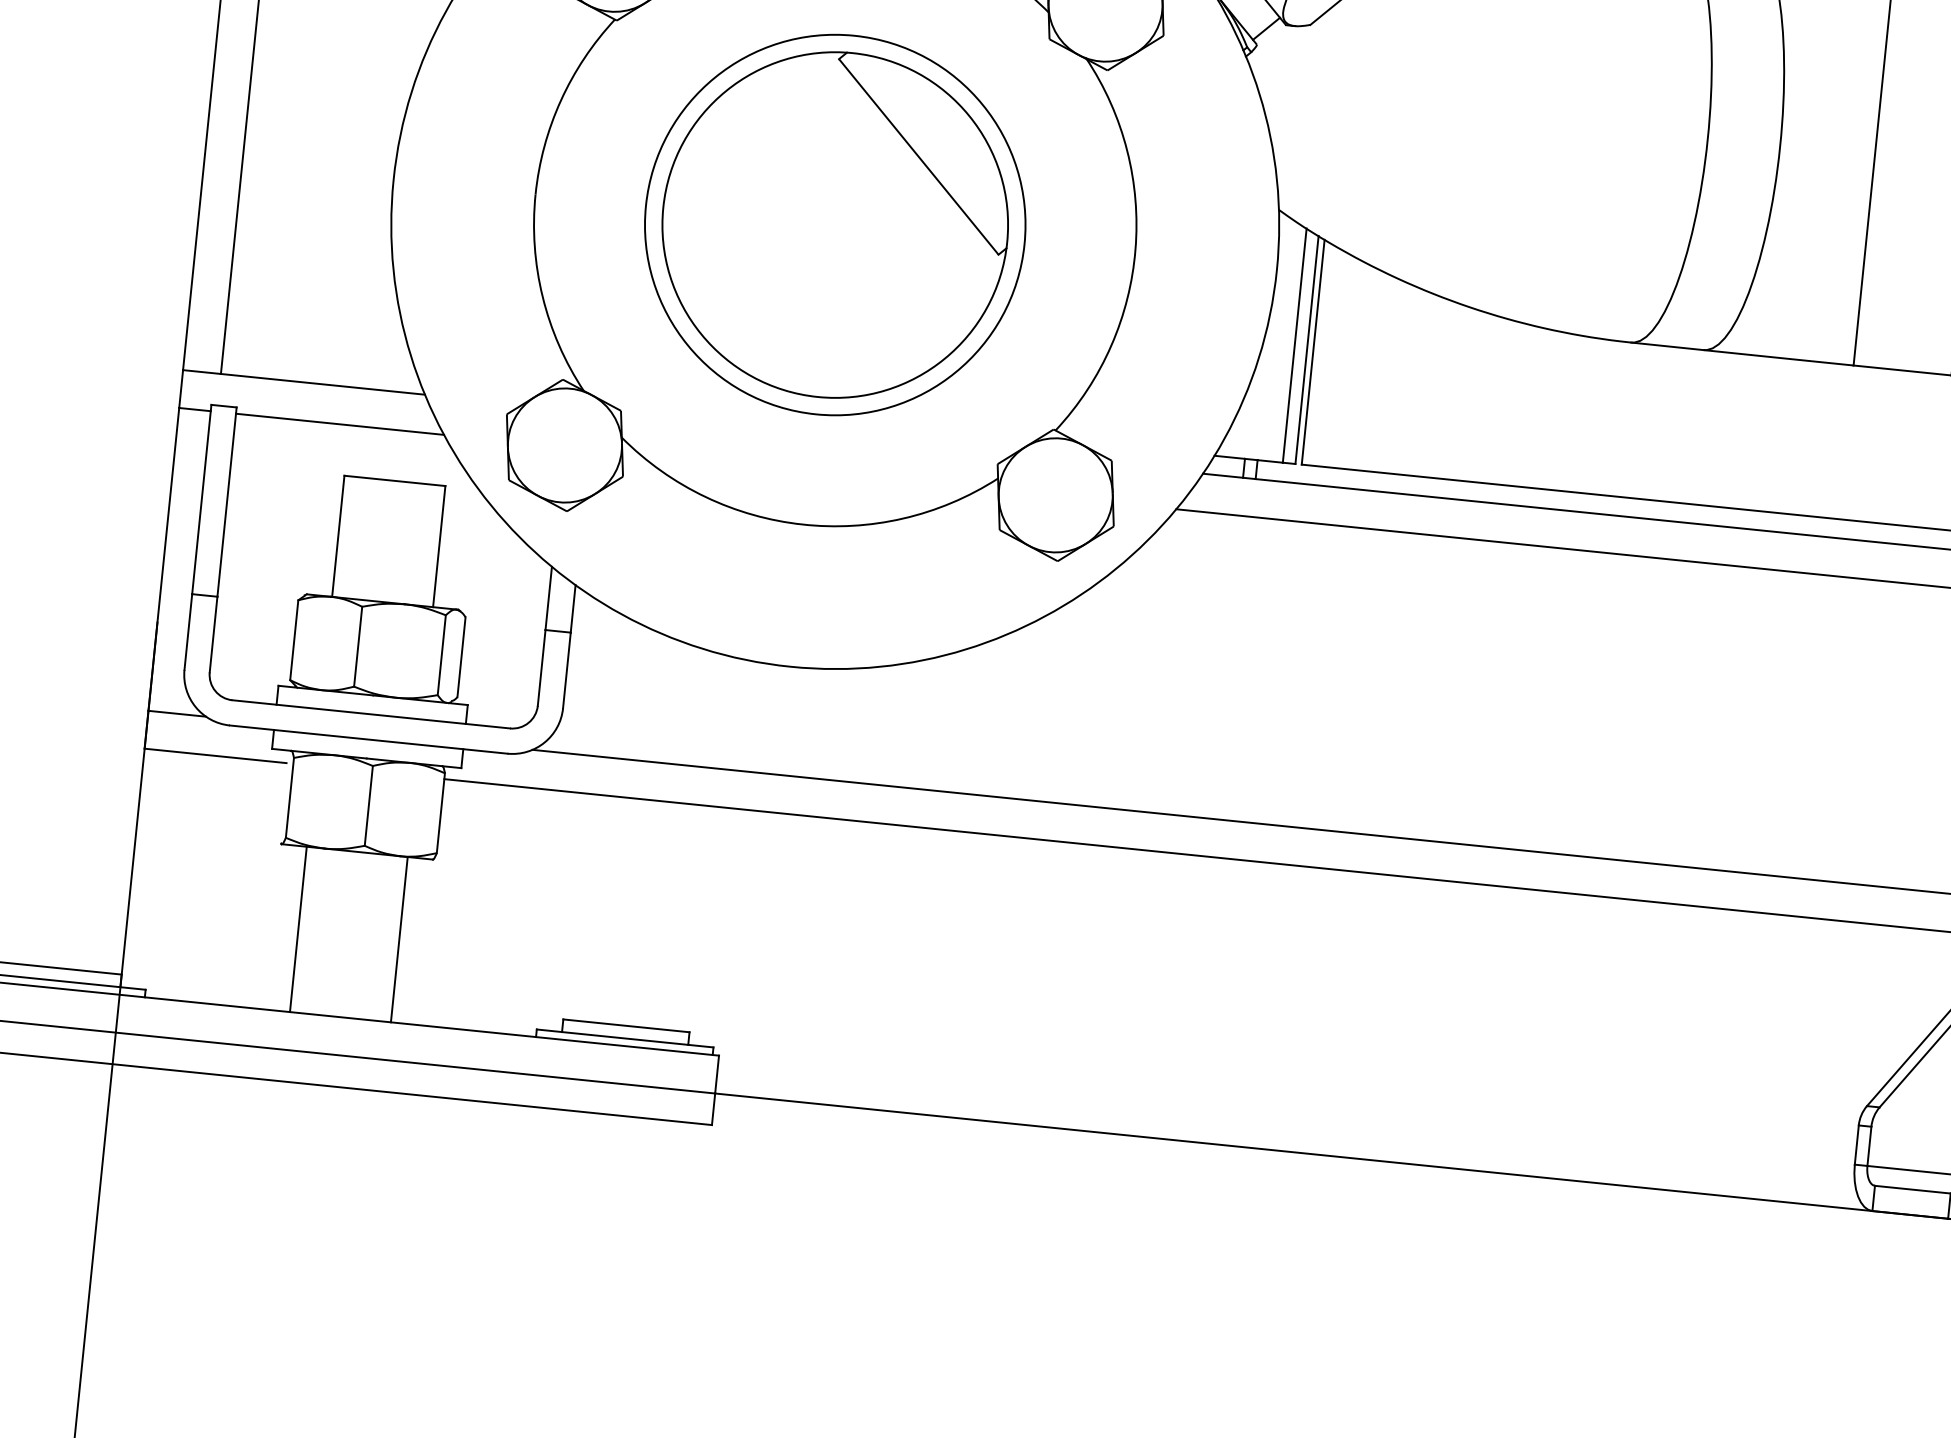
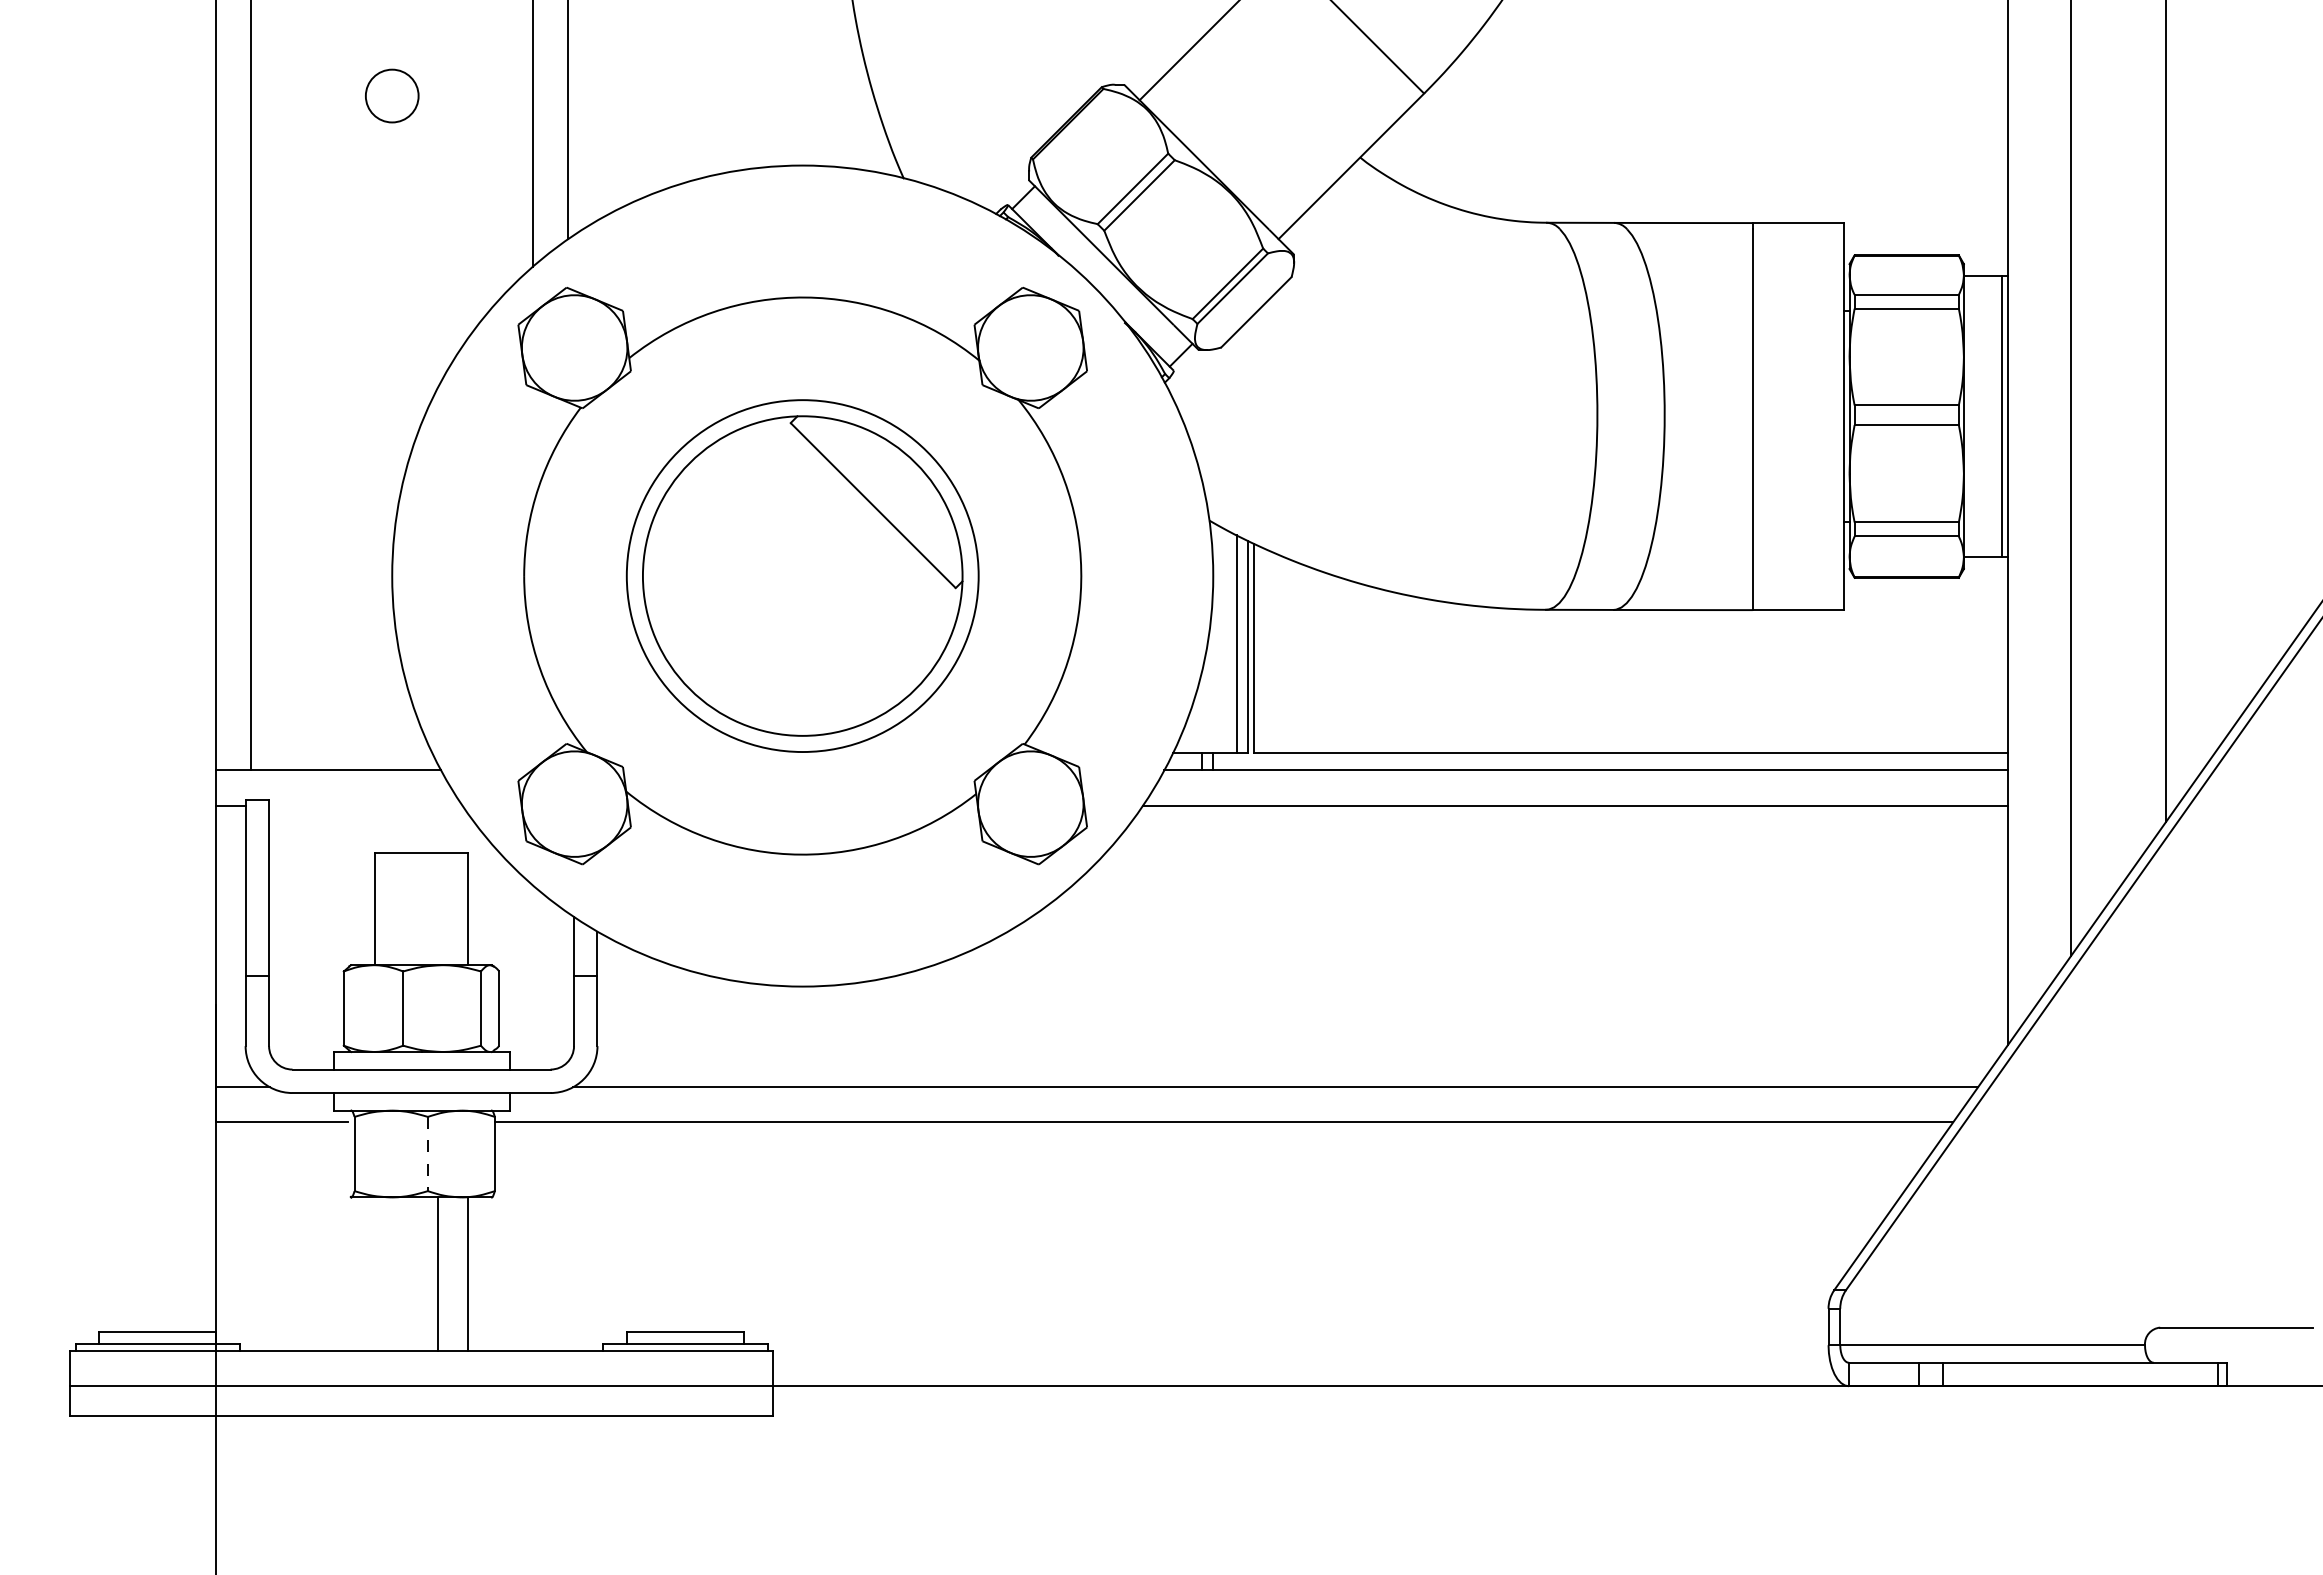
line: (339, 424) -> (365, 805), removed
line: (368, 806) -> (427, 1154), solid -> dashed
line: (298, 929) -> (437, 1274), moved

